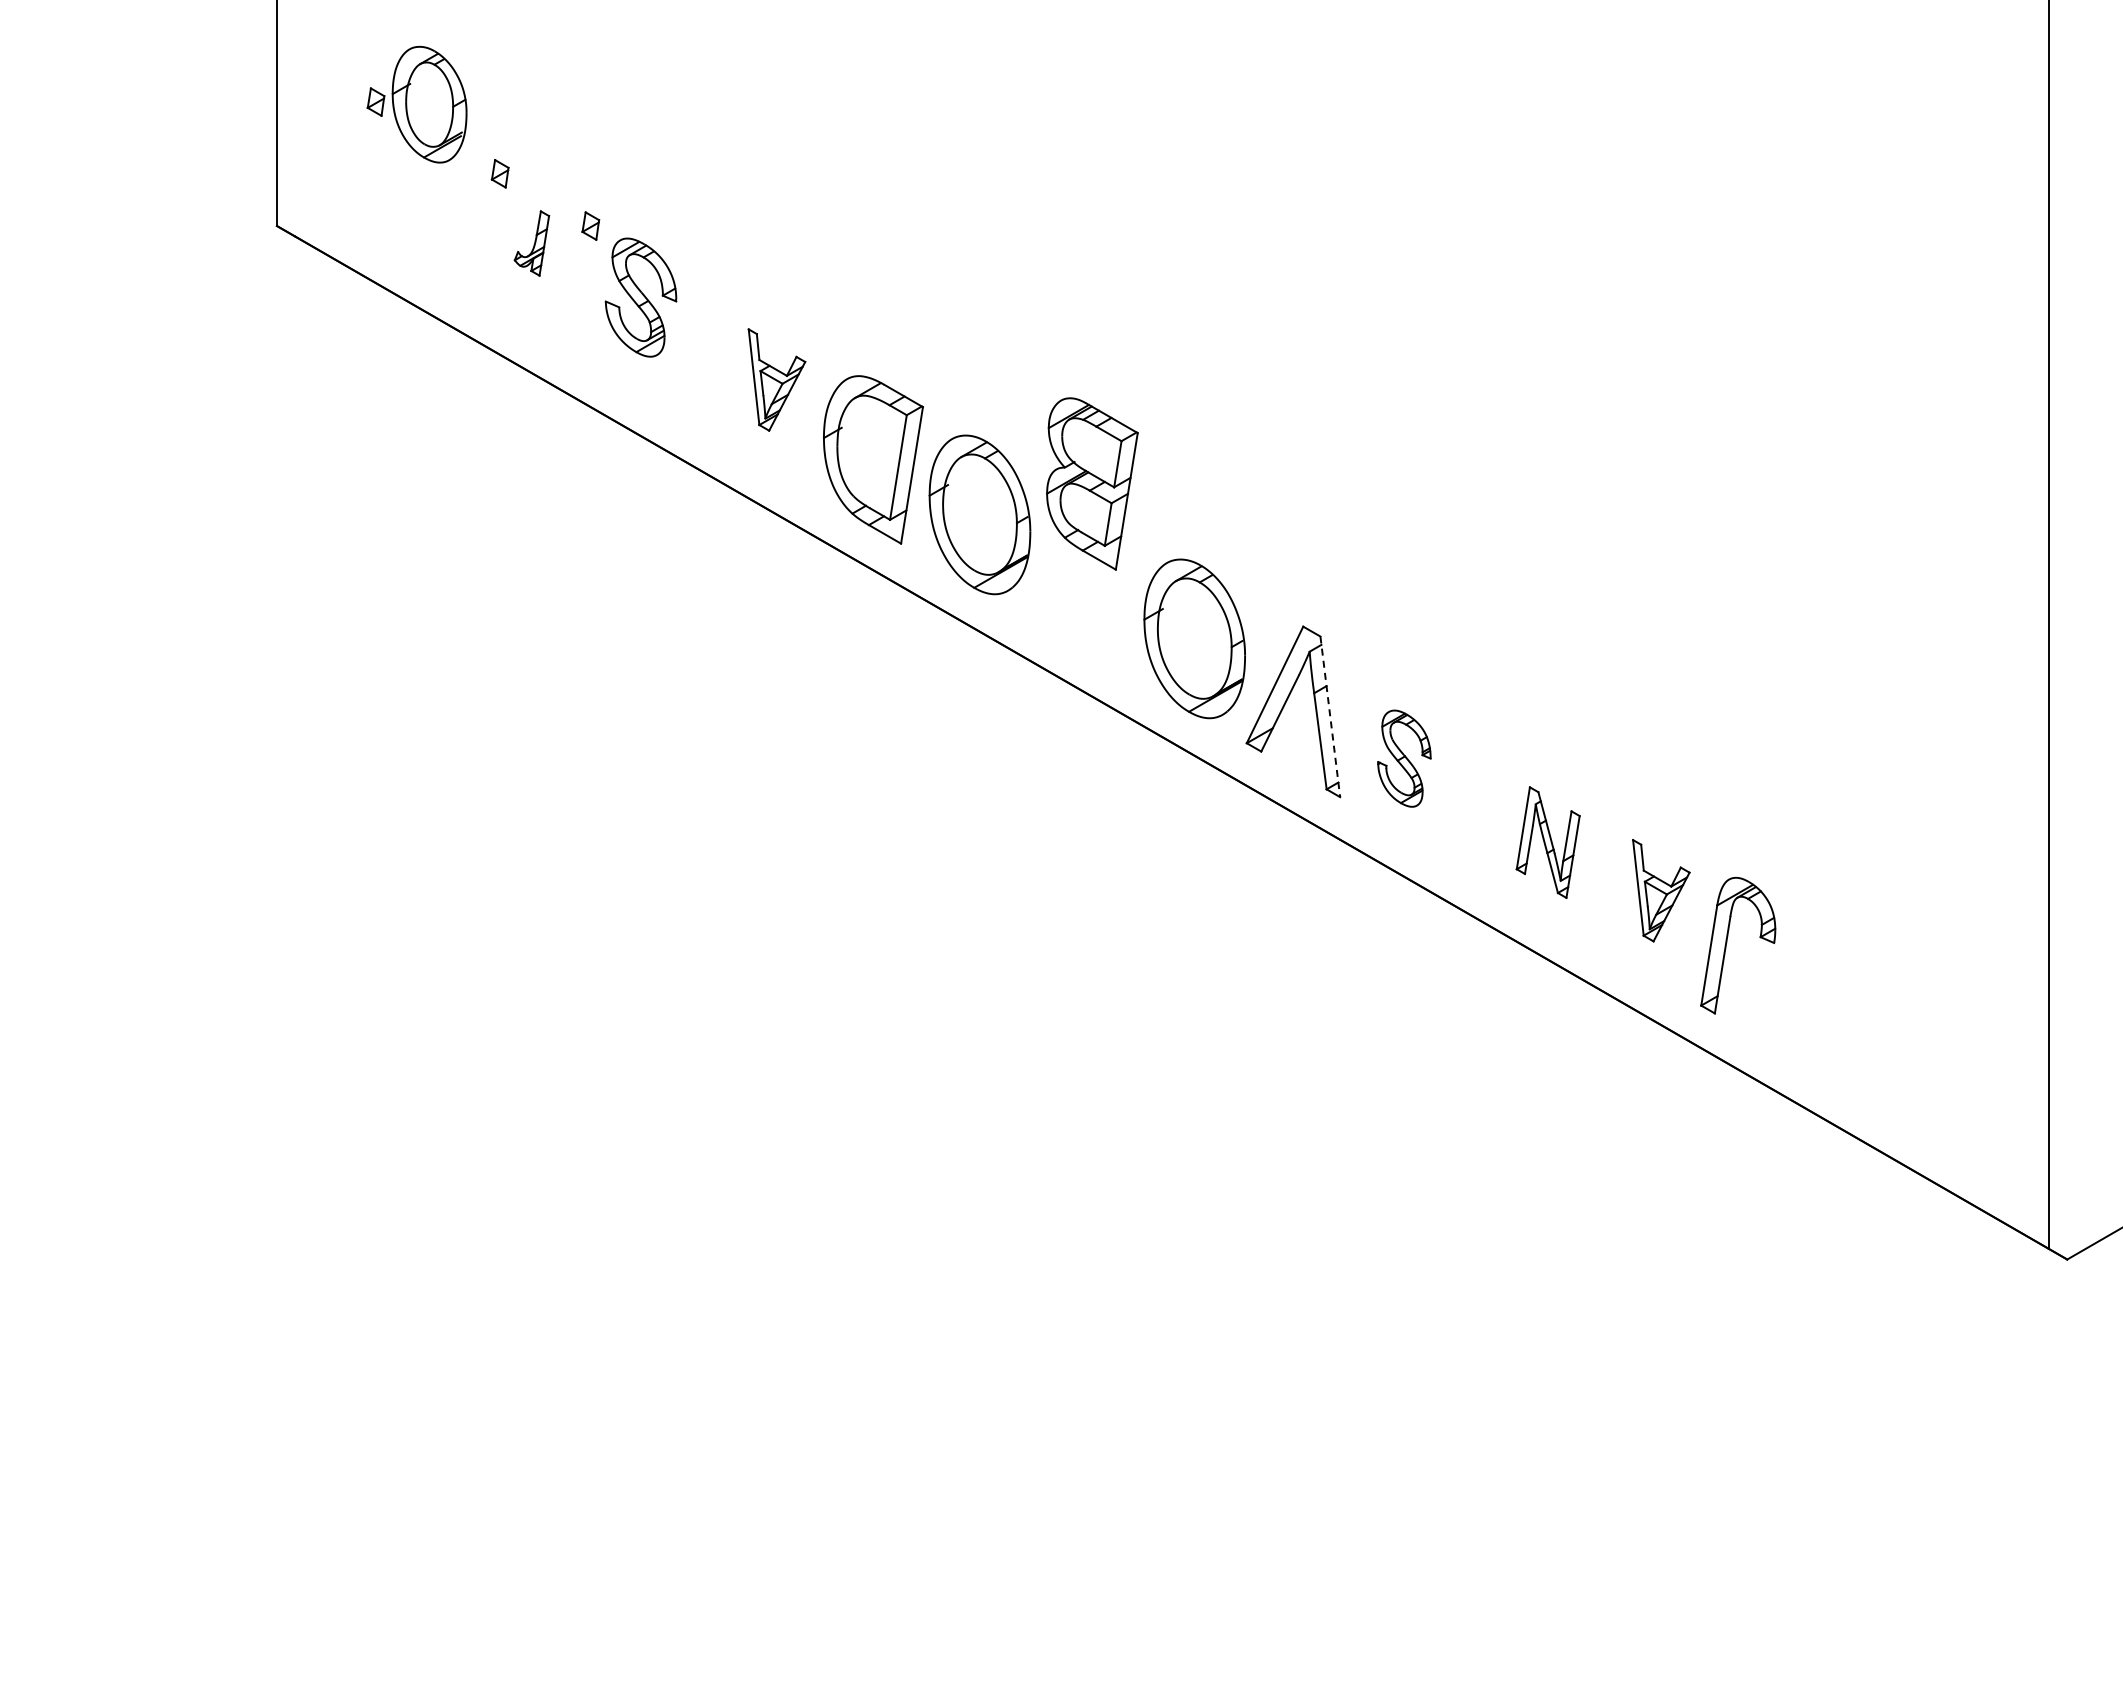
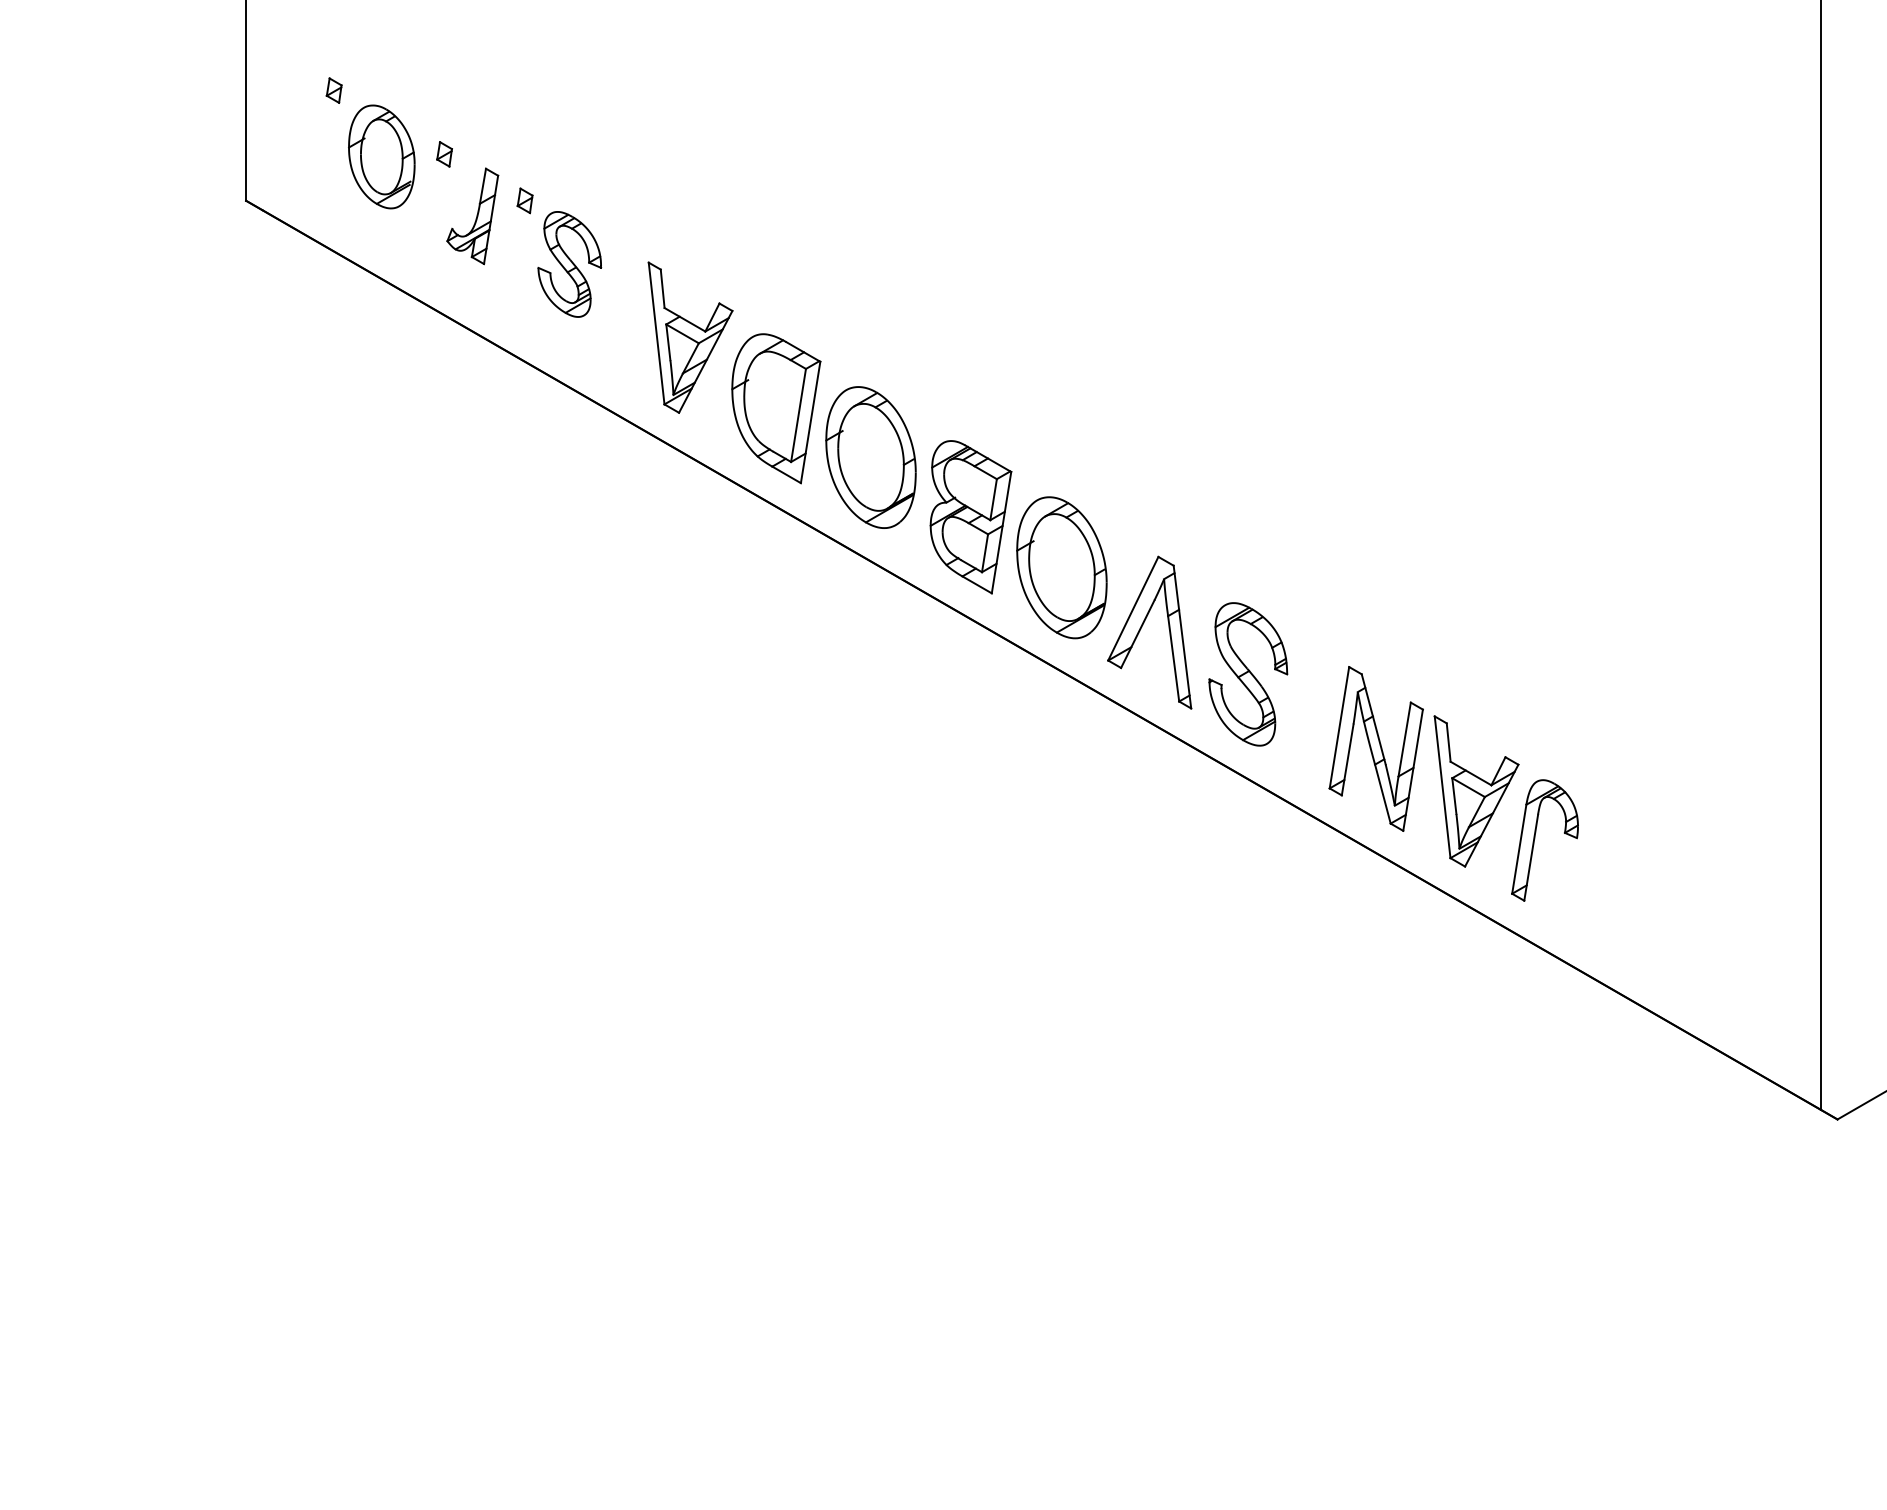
part: (429, 104) -> (381, 156), moved
part: (531, 243) -> (472, 216), size x1.67
part: (776, 379) -> (690, 337), size x1.67
part: (1092, 483) -> (971, 516), moved
line: (1330, 716) -> (1182, 636), dashed -> solid
part: (1404, 758) -> (1248, 674), size x1.67
part: (1547, 842) -> (1375, 748), size x1.67
part: (1661, 890) -> (1476, 791), size x1.67

